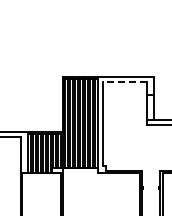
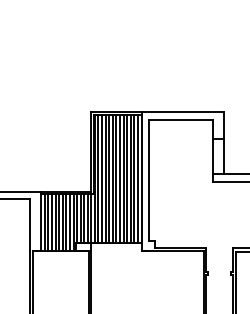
line: (124, 82) -> (180, 119), dashed -> solid

